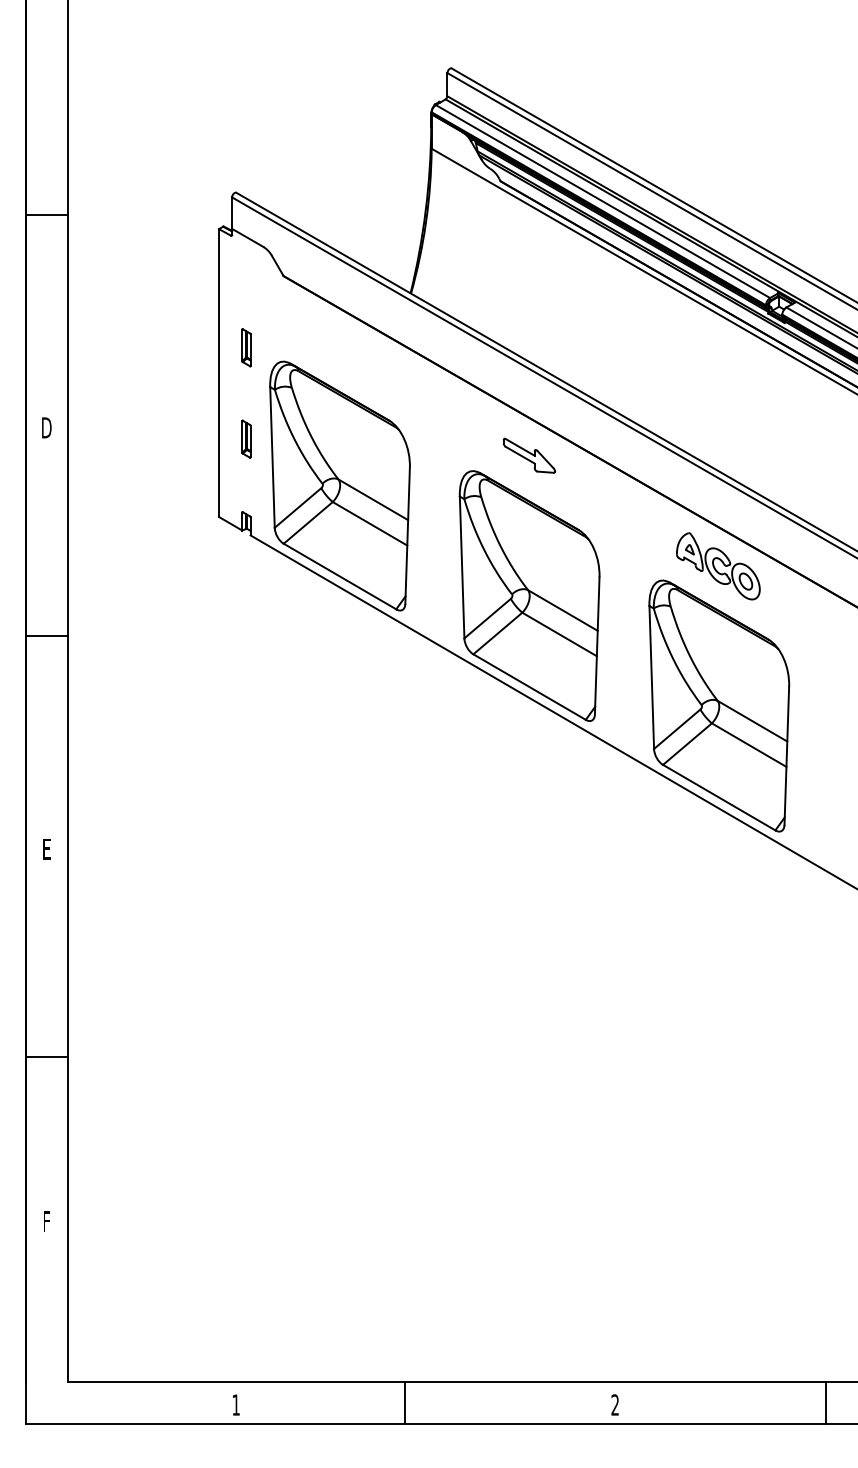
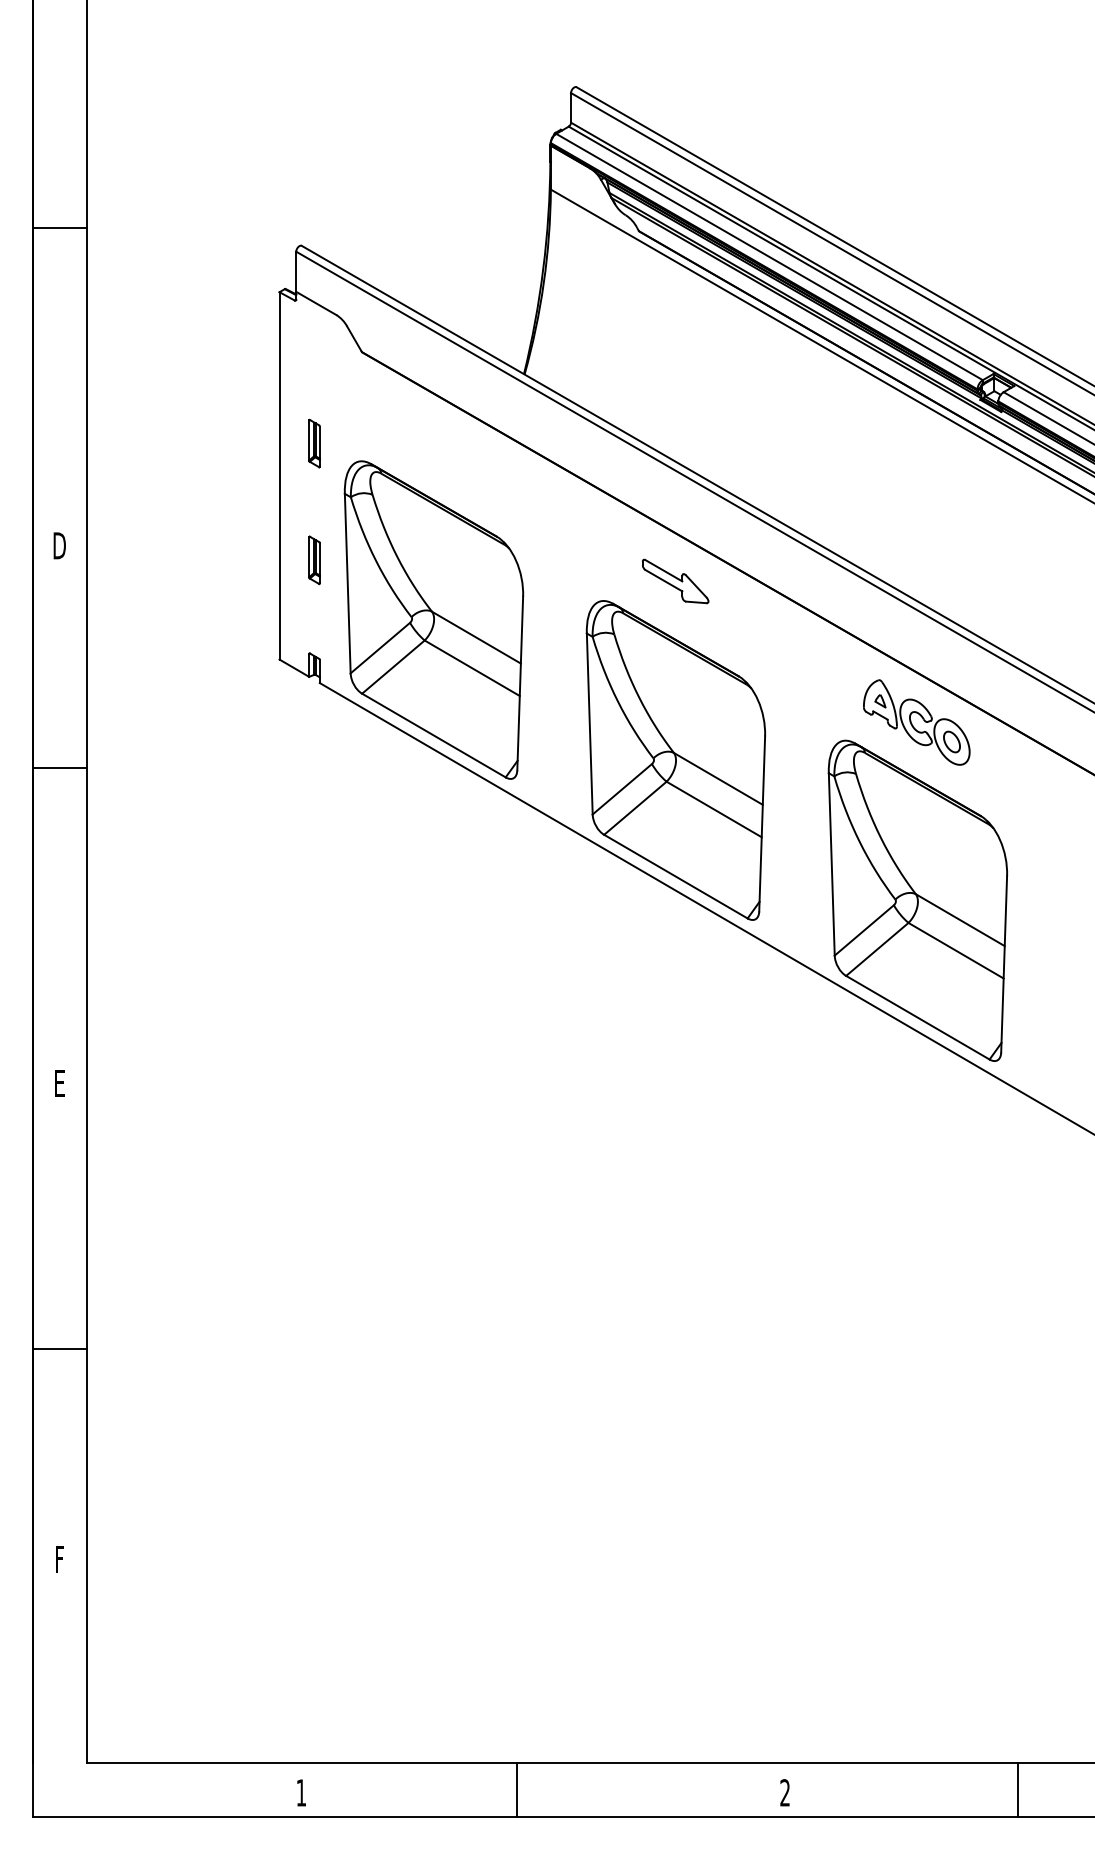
line: (46, 215) -> (59, 228), moved
line: (46, 636) -> (59, 767), moved
line: (826, 1402) -> (1018, 1789), moved

